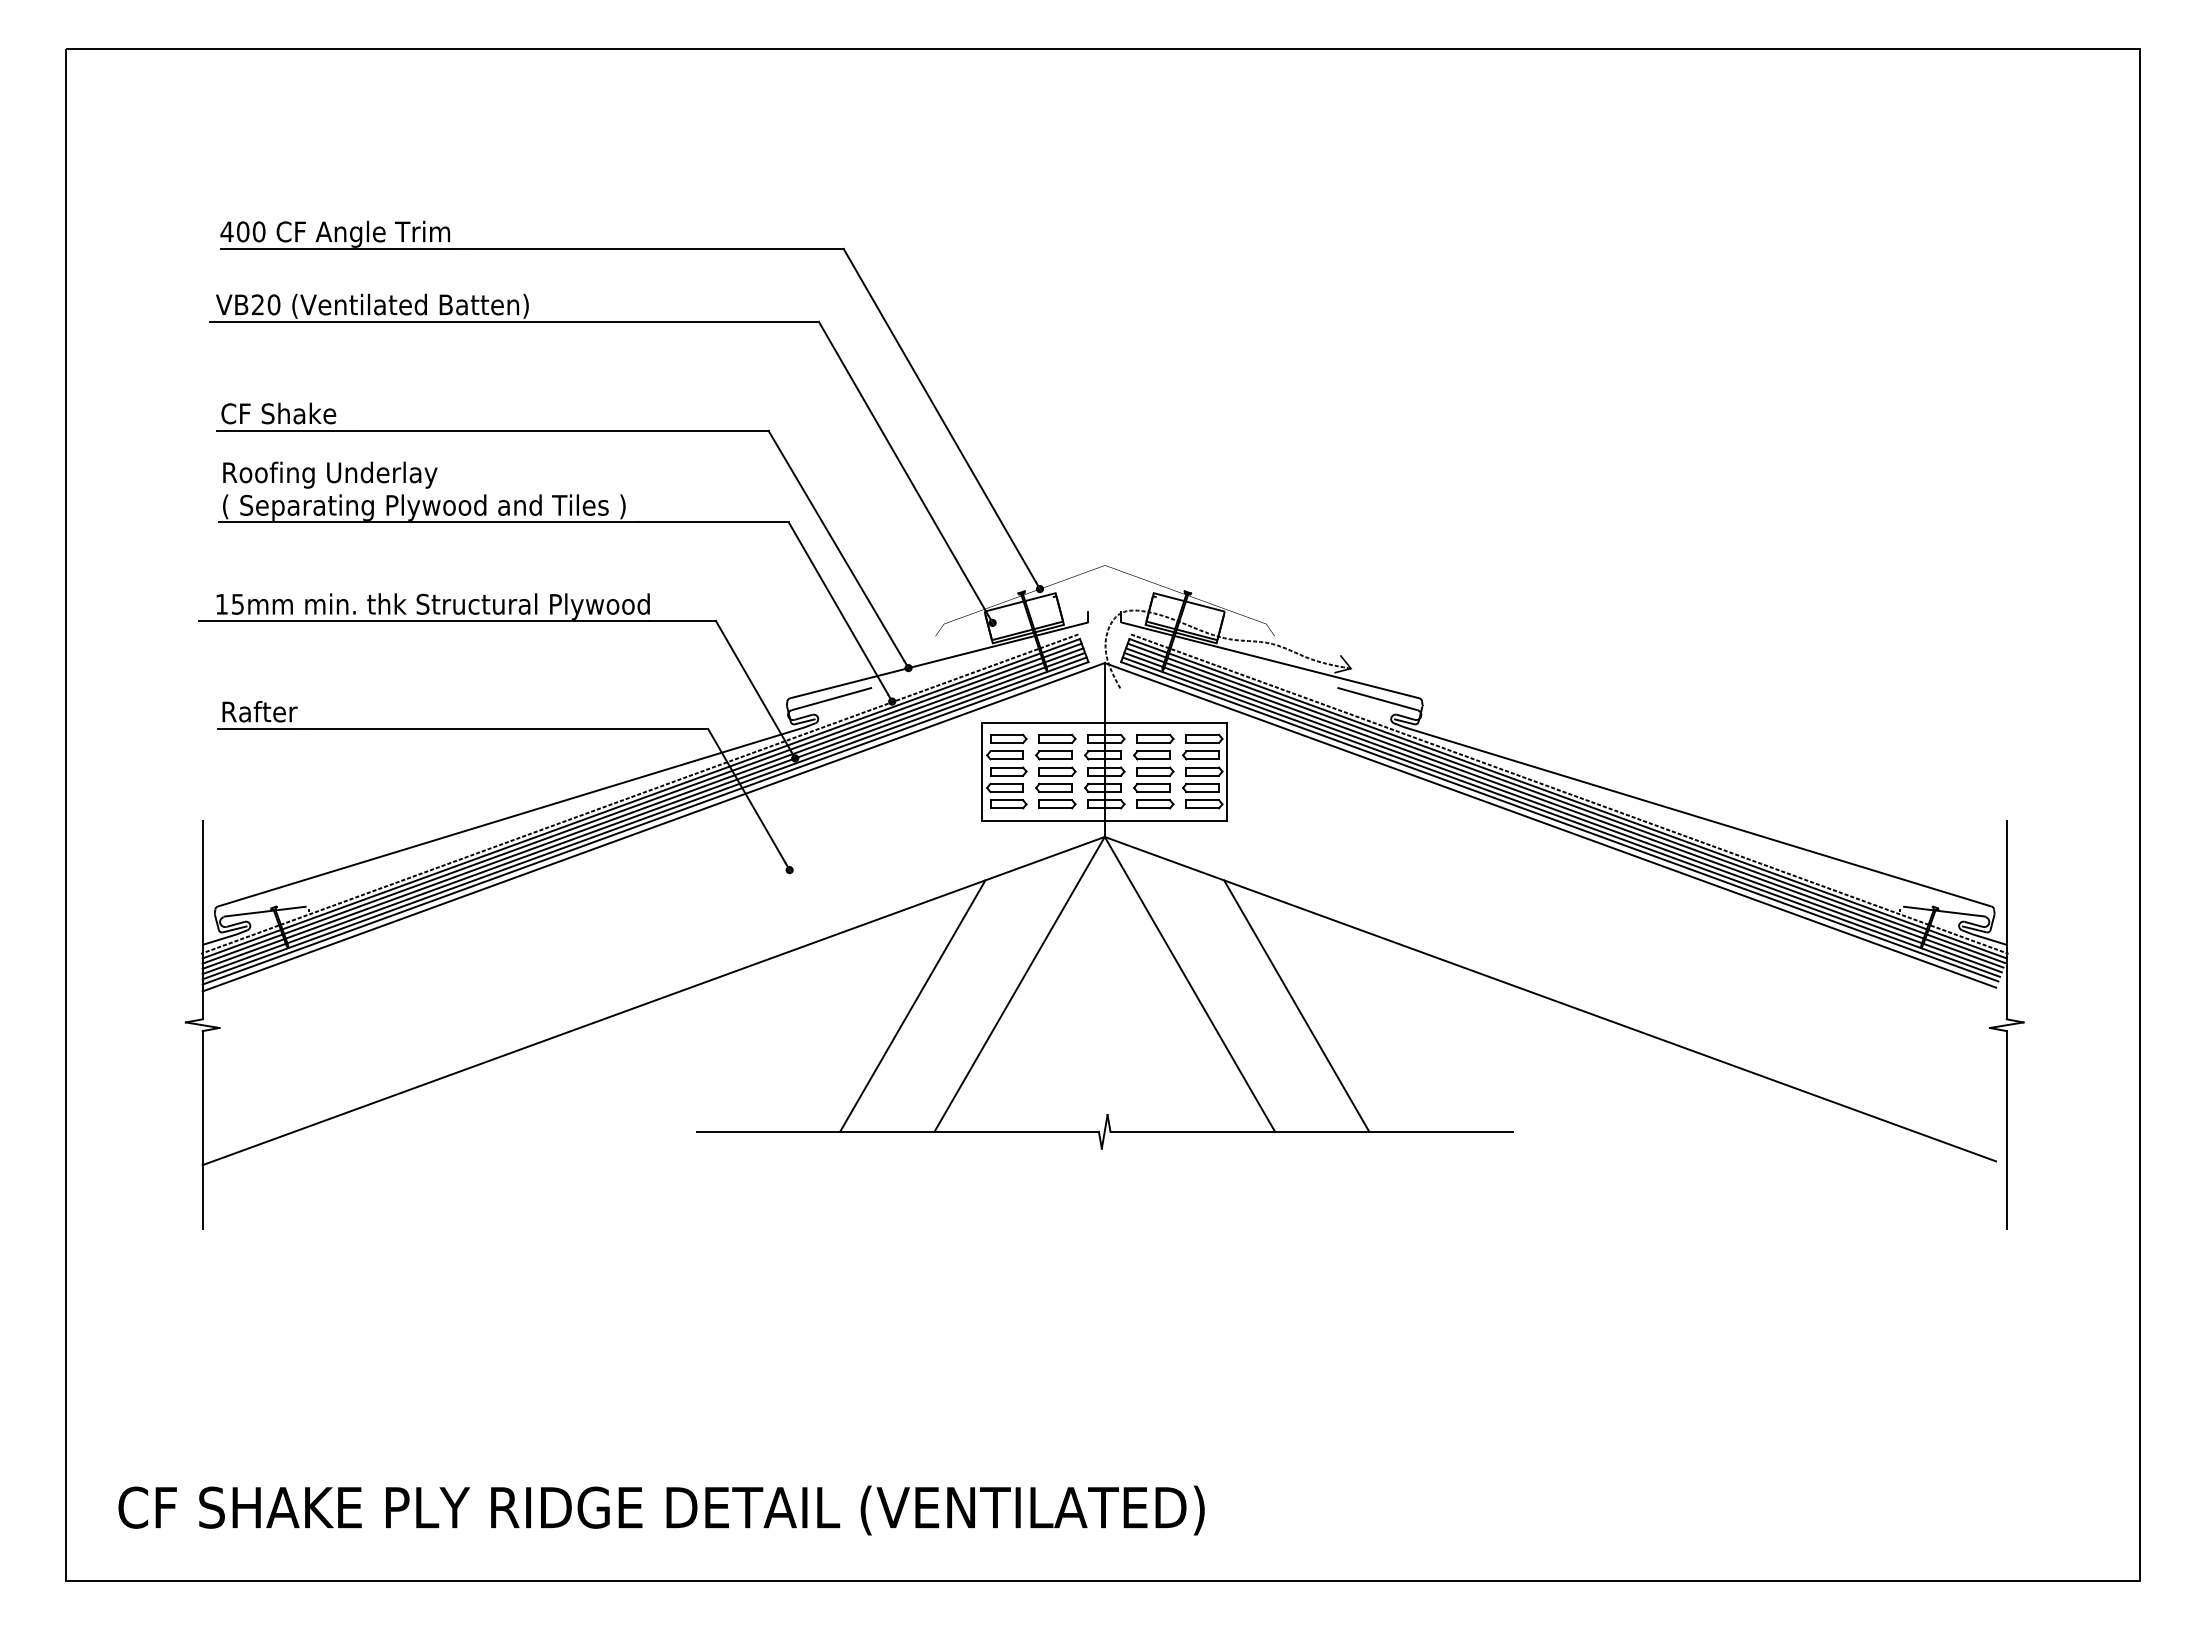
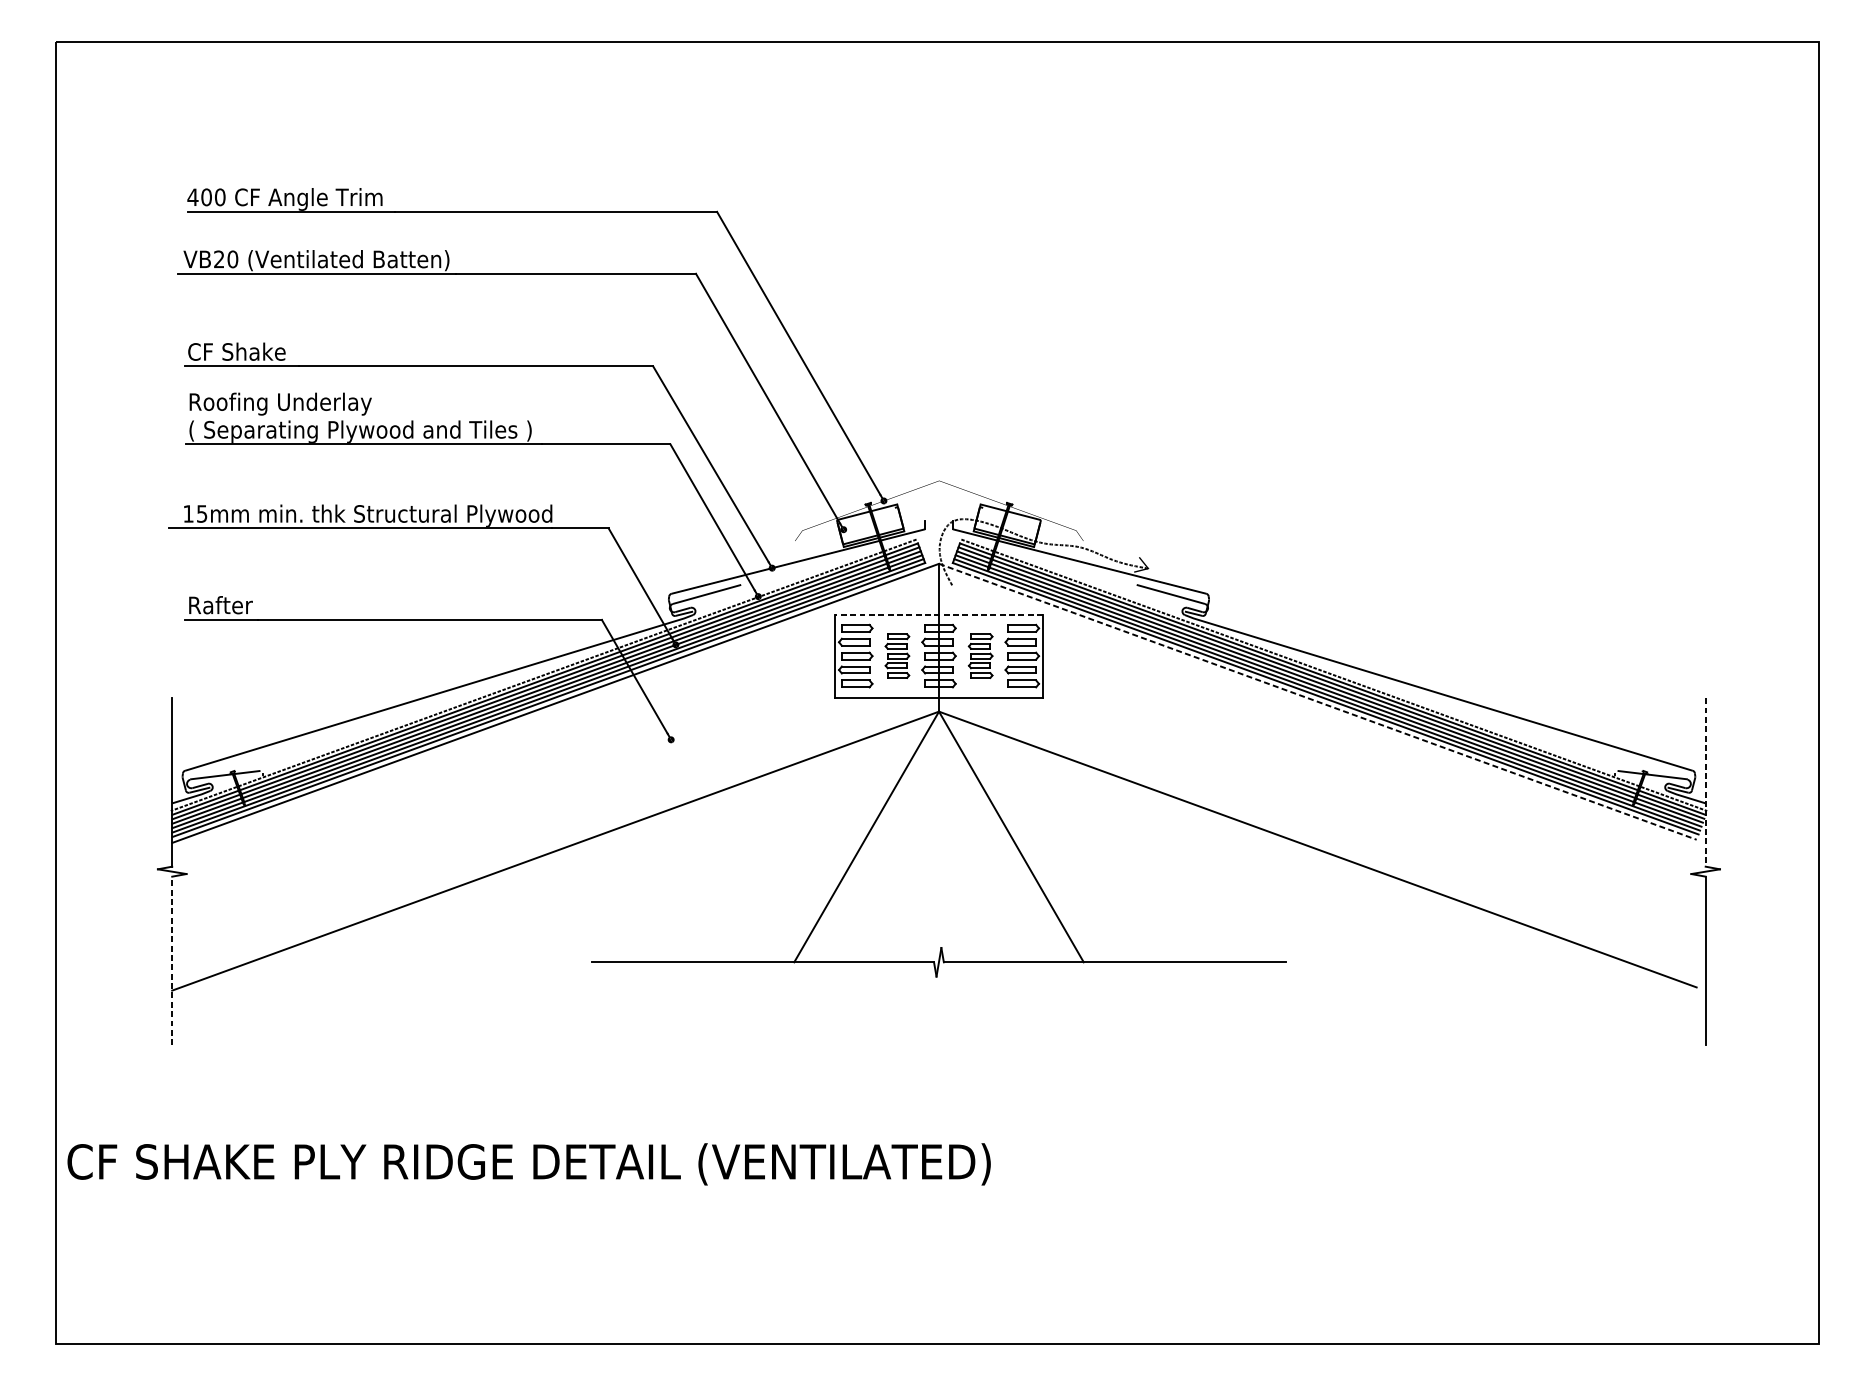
line: (1104, 722) -> (938, 614), solid -> dashed
part: (1055, 771) -> (897, 656), size x0.7
part: (1153, 771) -> (980, 656), size x0.7
line: (1550, 825) -> (1317, 701), solid -> dashed
line: (2006, 920) -> (1705, 782), solid -> dashed
line: (912, 1005) -> (775, 854), removed
line: (1296, 1005) -> (1101, 854), removed
line: (202, 1129) -> (172, 960), solid -> dashed
text: (661, 1510) -> (529, 1164), moved

